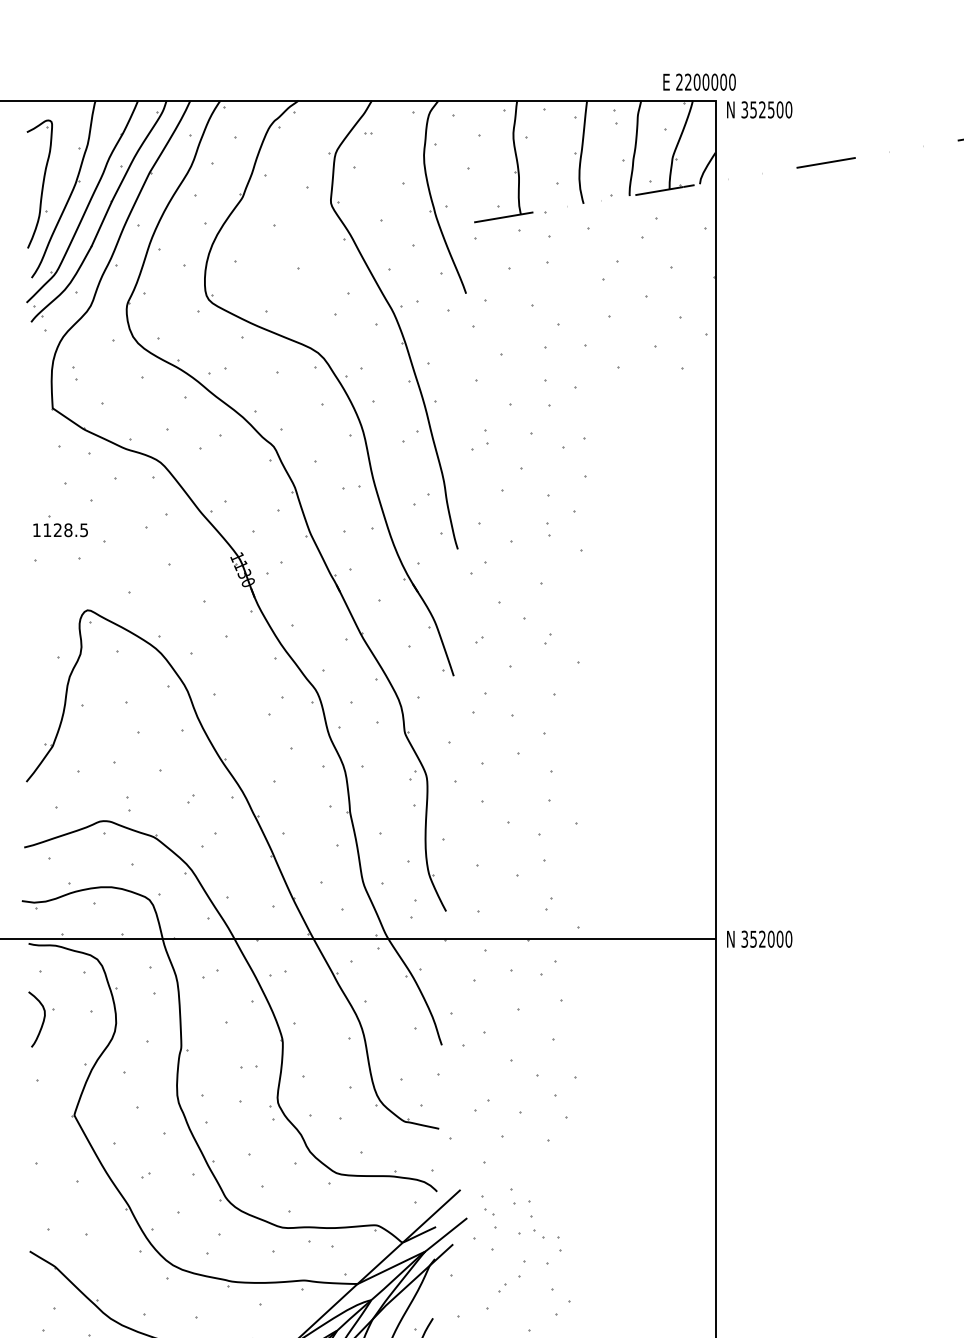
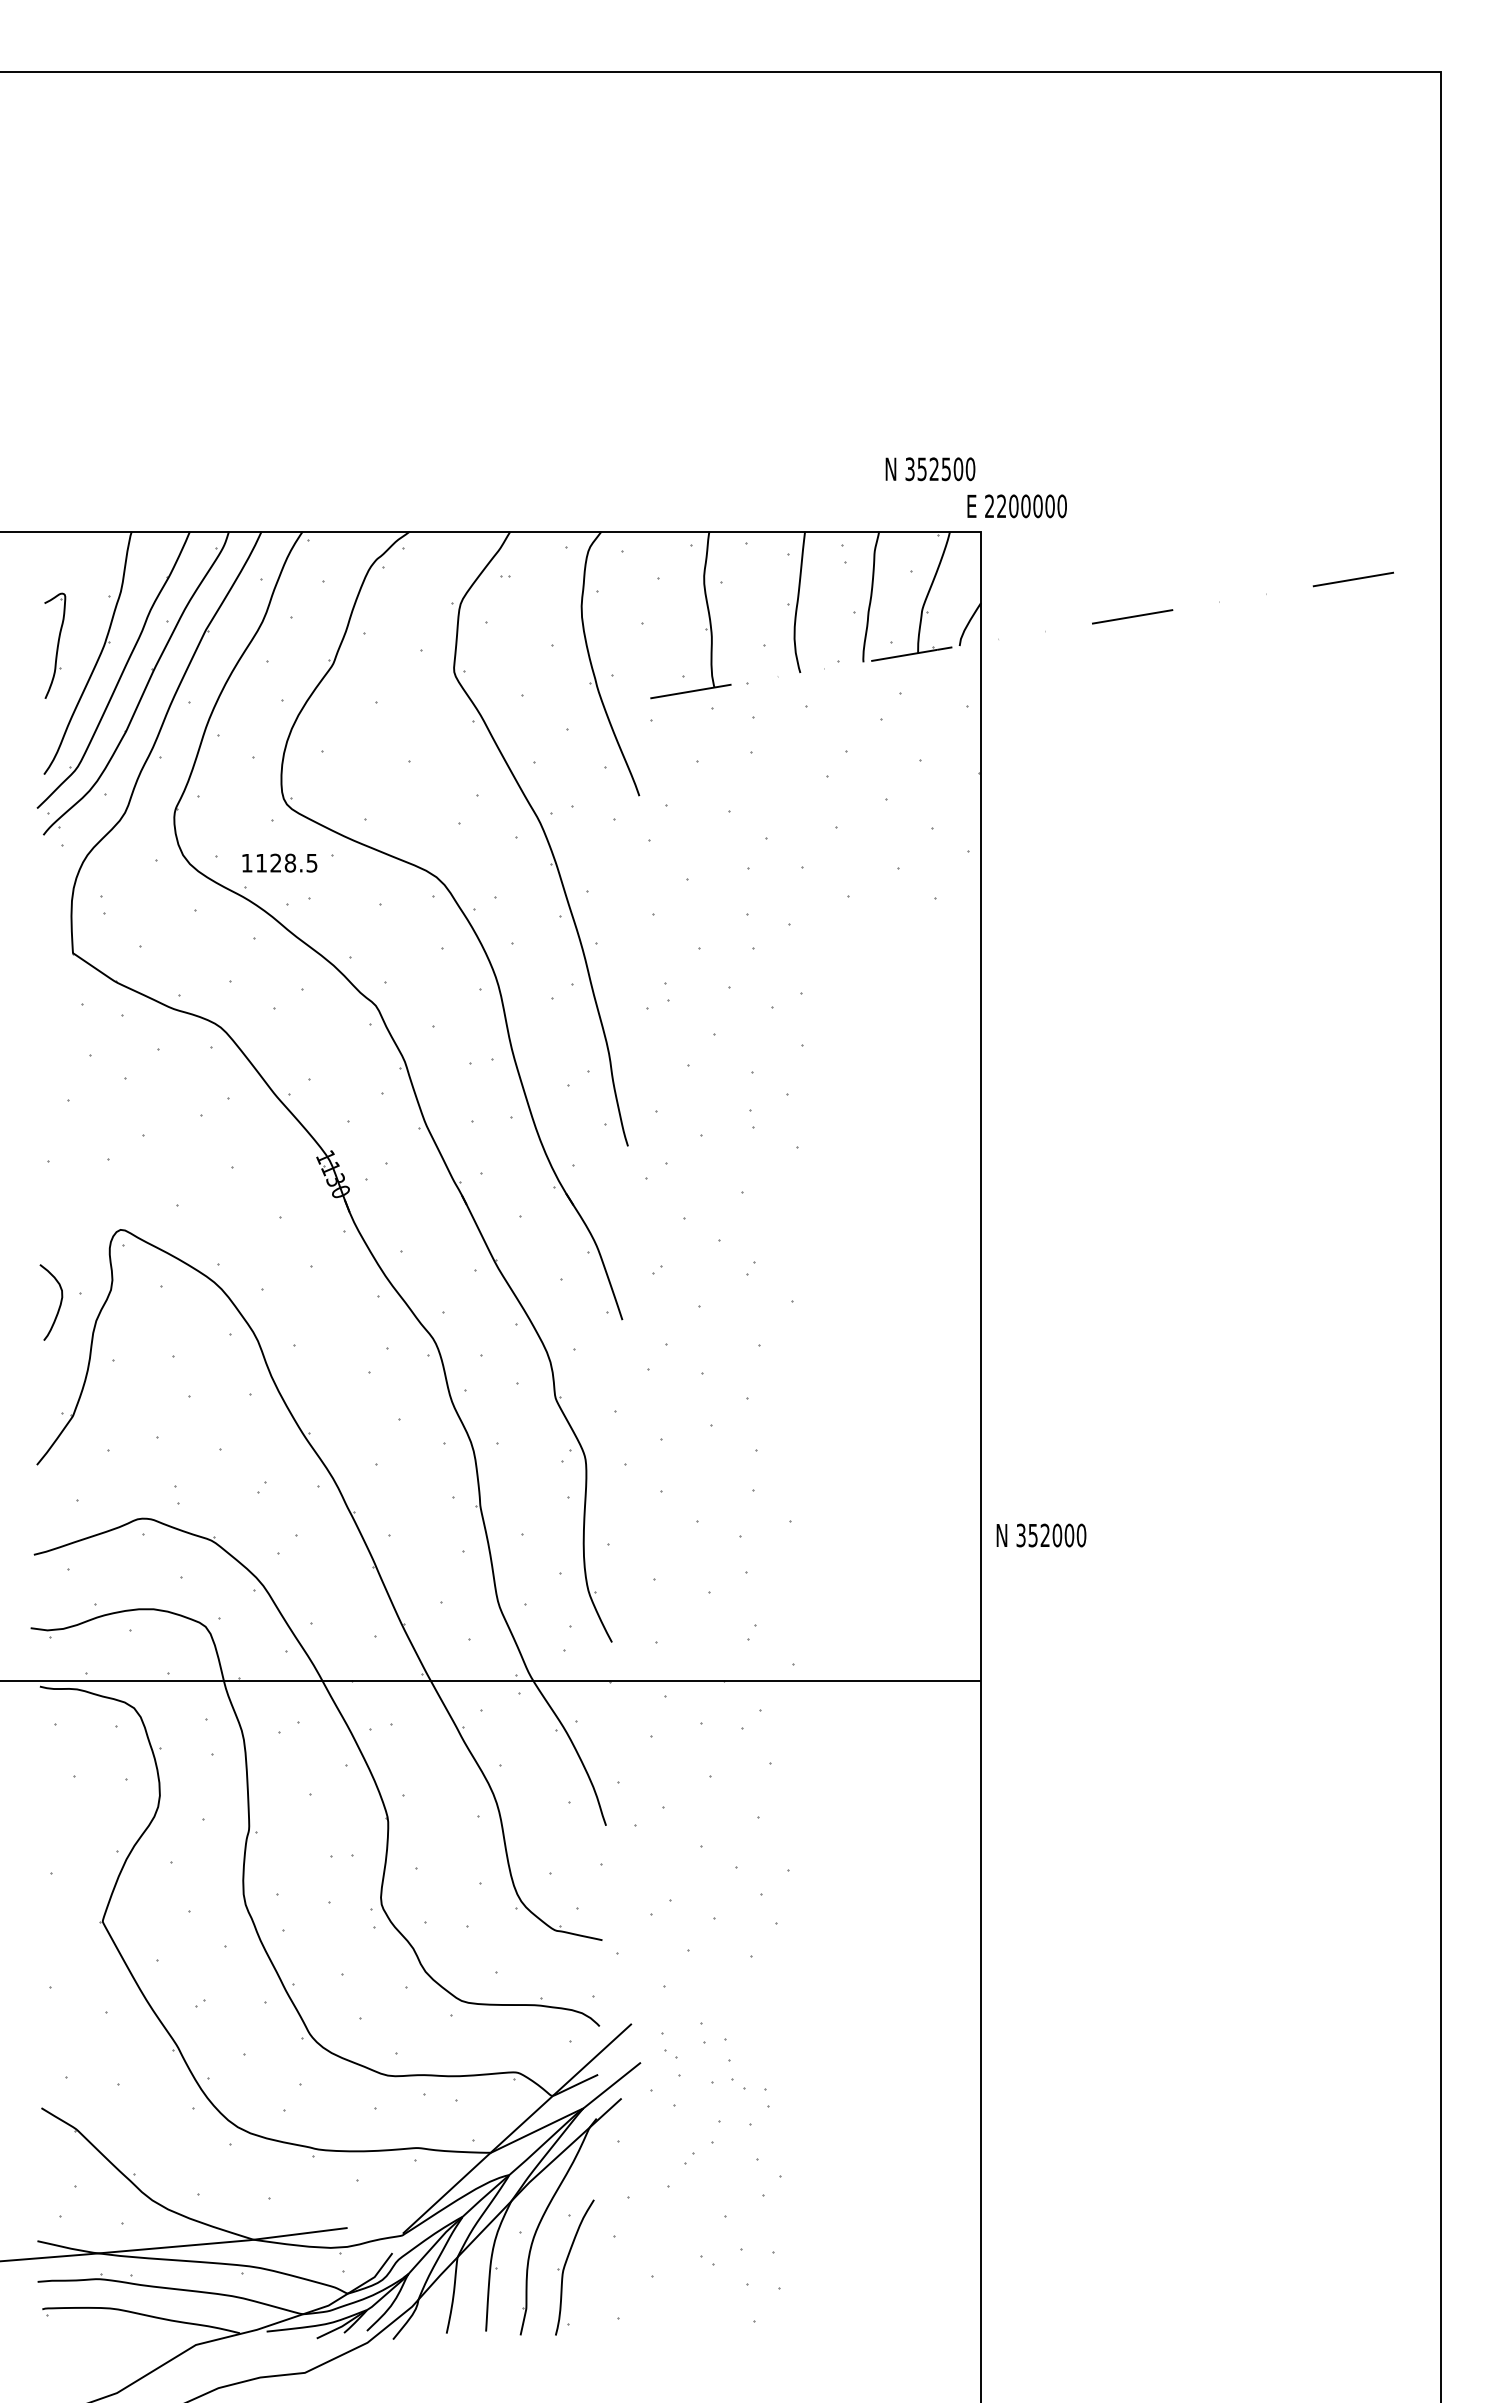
text: (699, 82) -> (1016, 506), moved
text: (759, 110) -> (930, 469), moved
part: (39, 183) -> (54, 645), size x0.6
text: (60, 529) -> (279, 862), moved
text: (759, 939) -> (1041, 1535), moved
curve: (42, 1020) -> (59, 1304), moved

